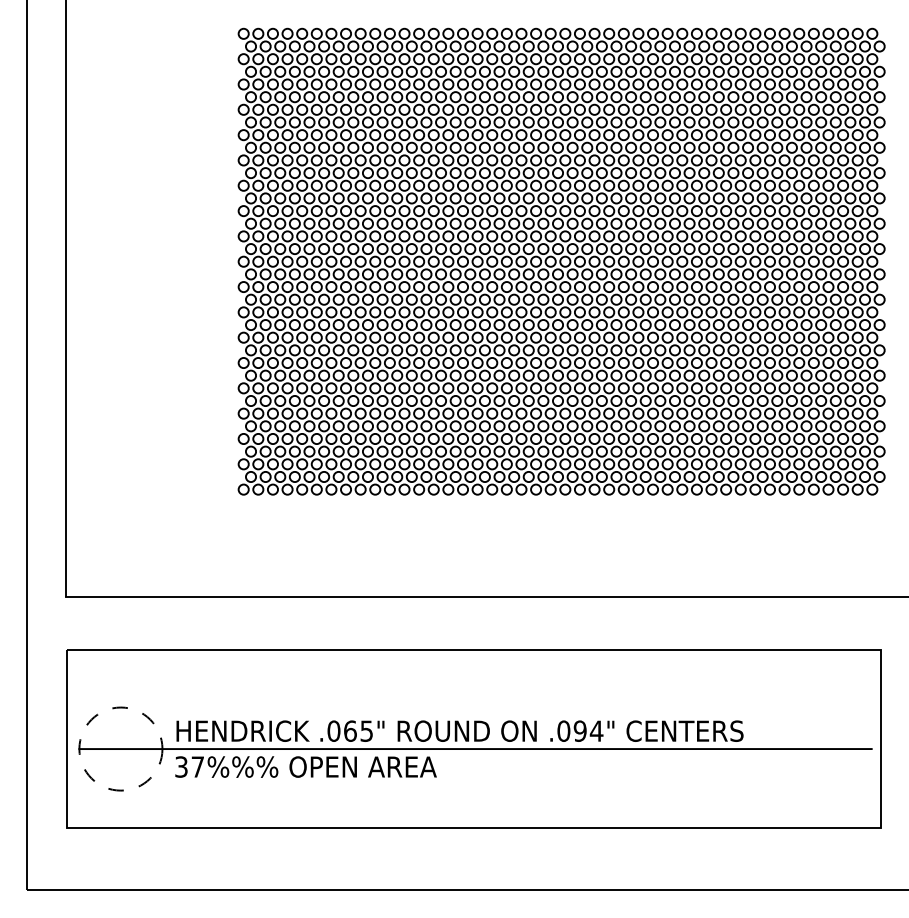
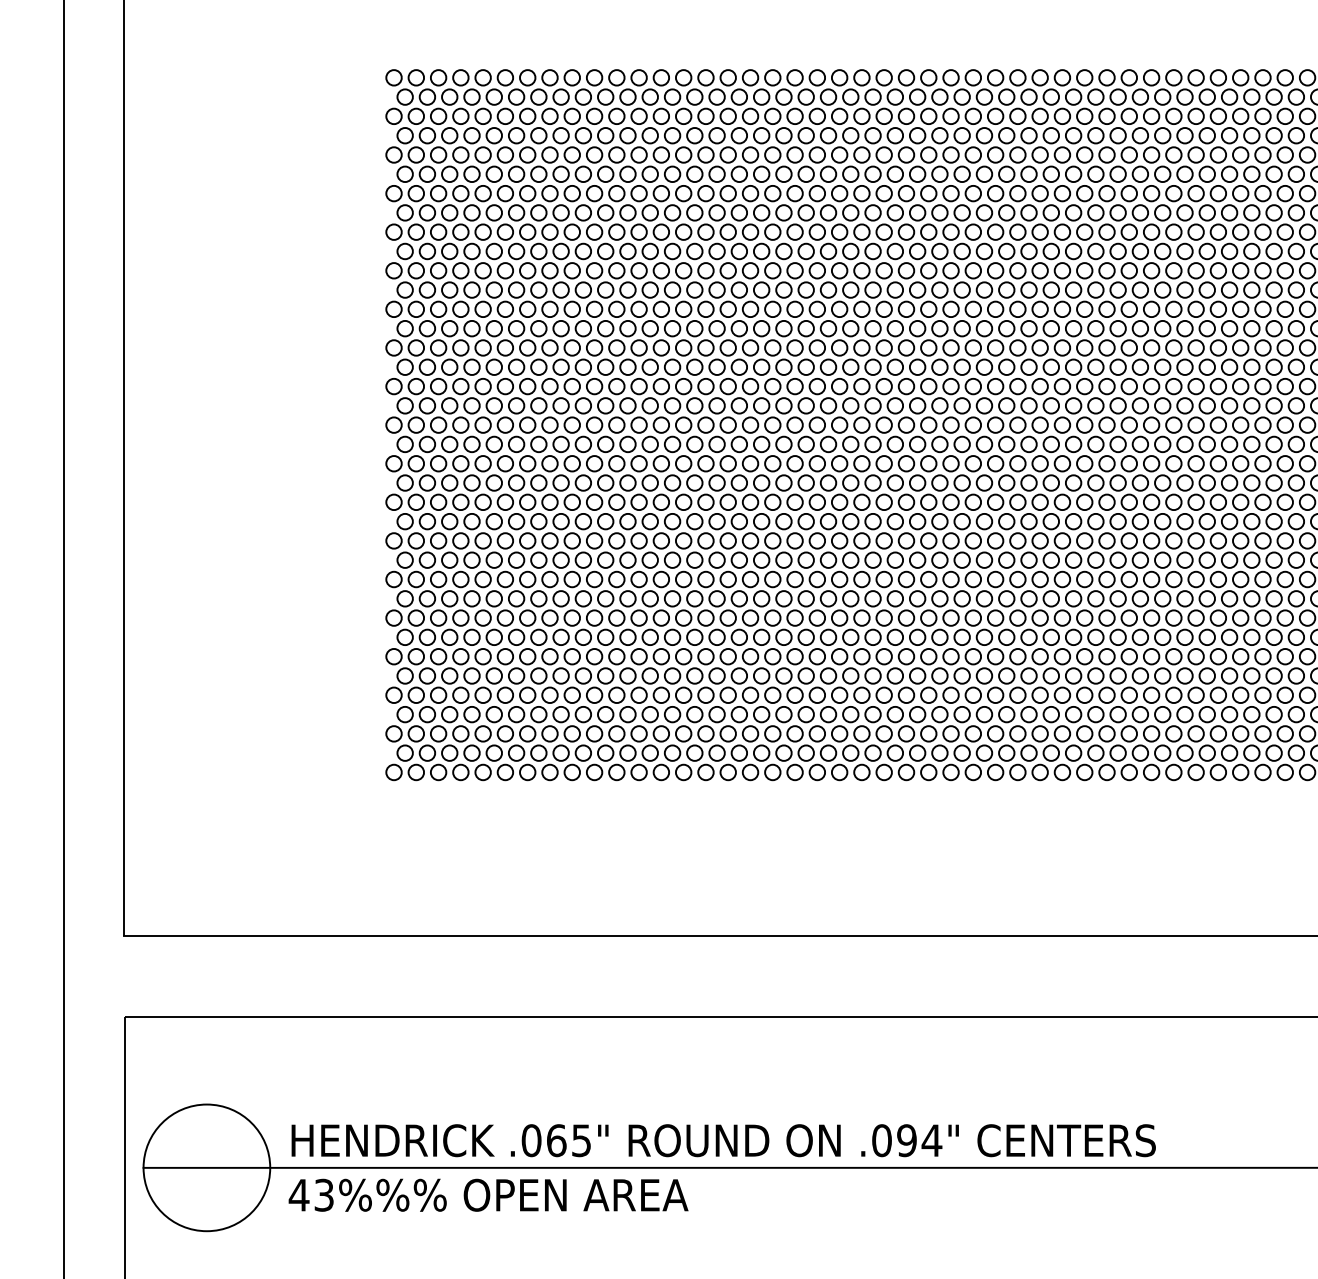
circle: (120, 748) -> (206, 1167), dashed -> solid
text: (189, 766) -> (311, 1194), 37%%% -> 43%%%

